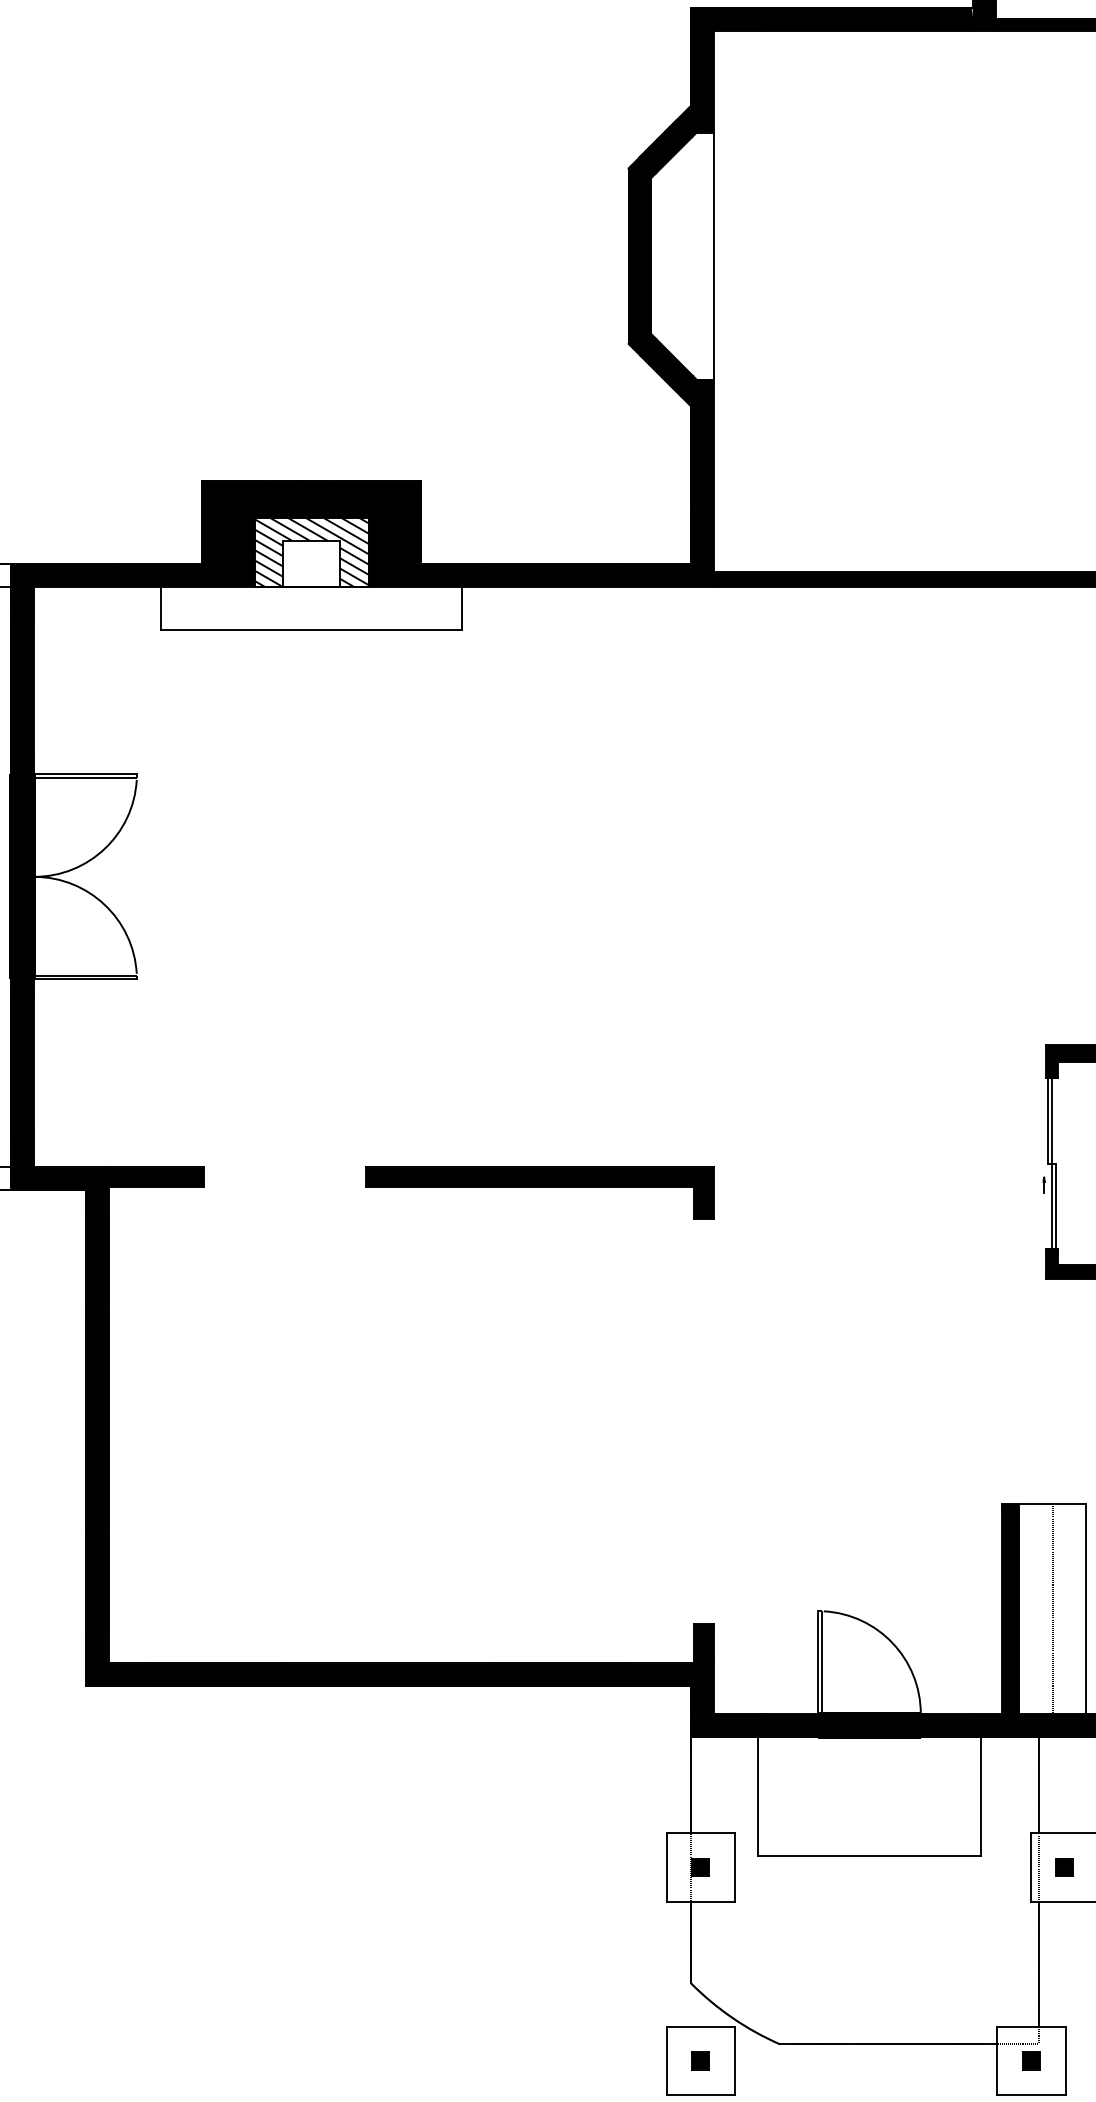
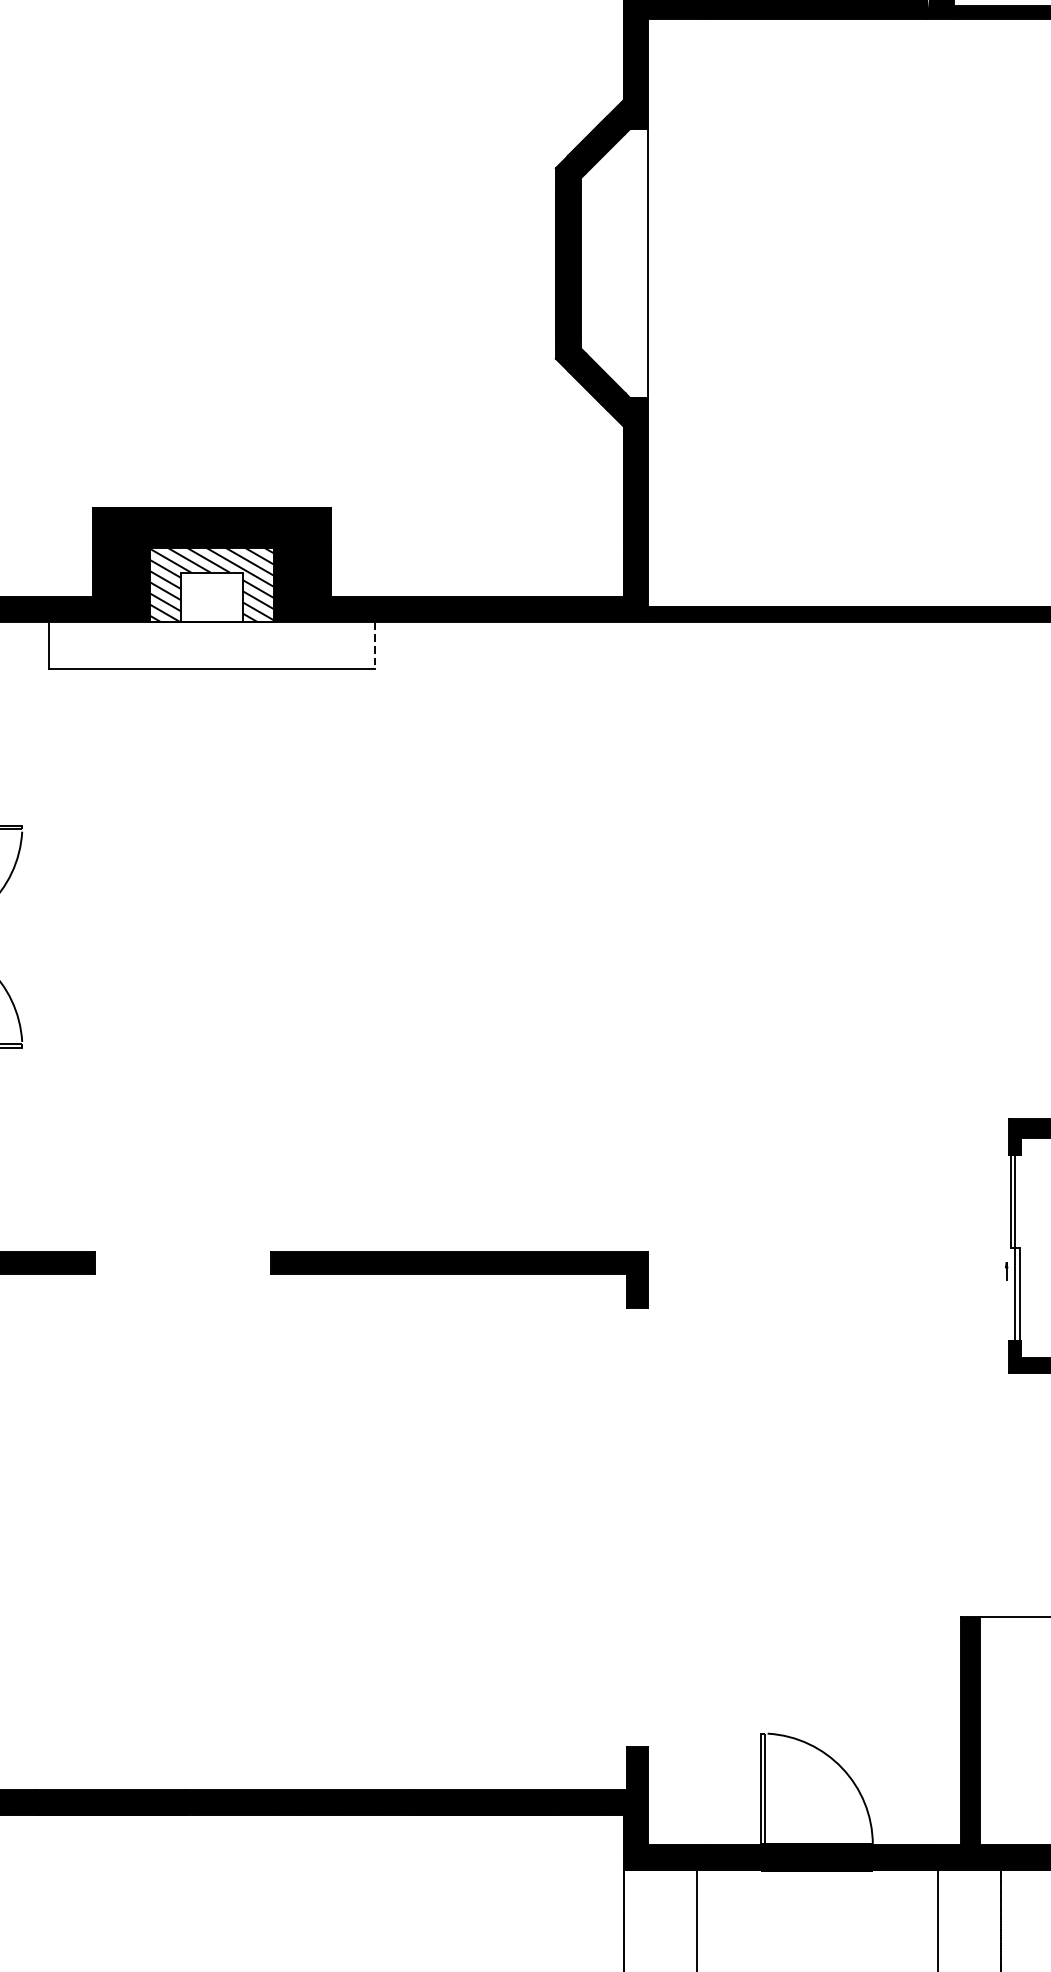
line: (462, 608) -> (375, 645), solid -> dashed
line: (1052, 1608) -> (1015, 1730), removed

